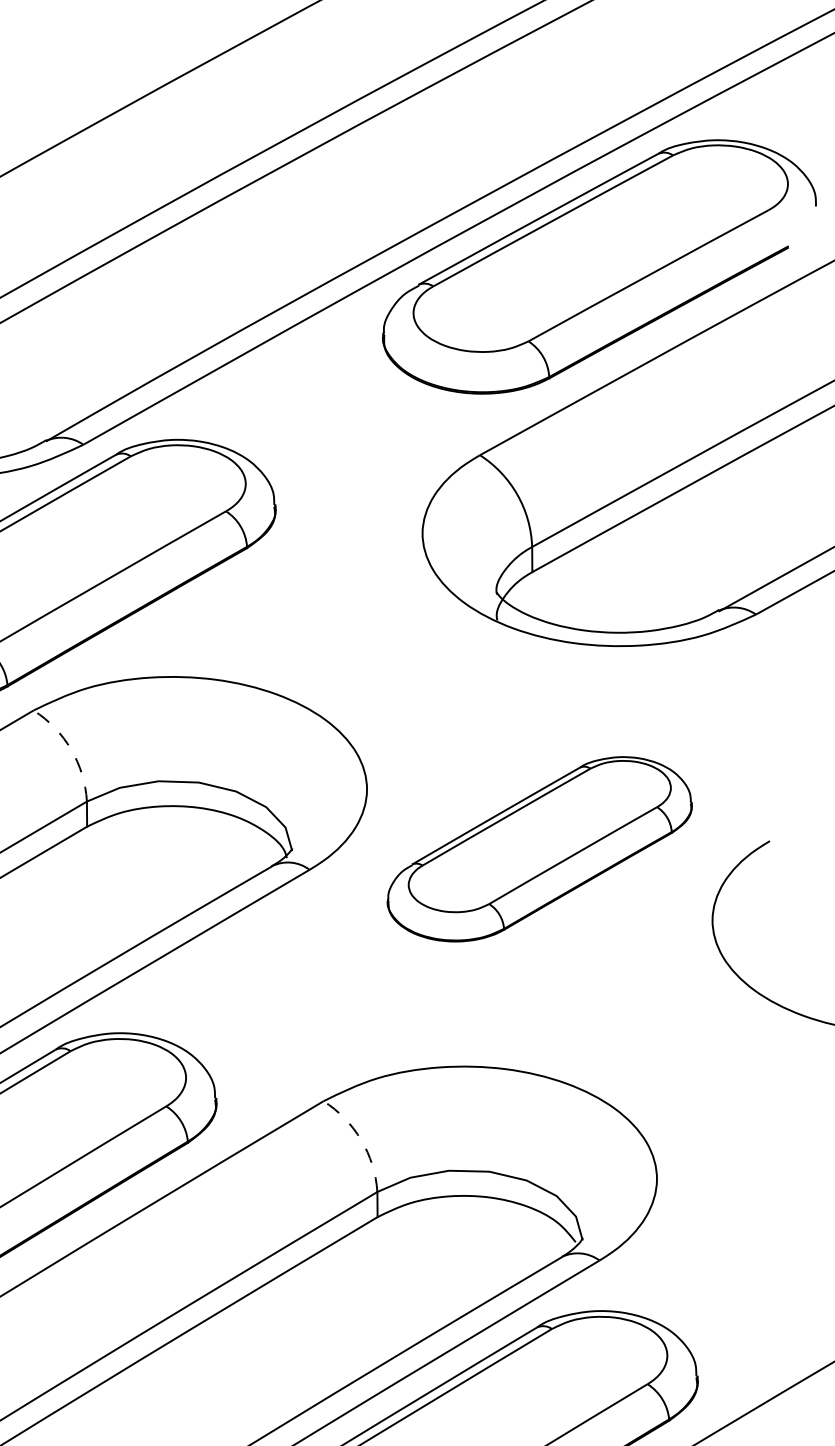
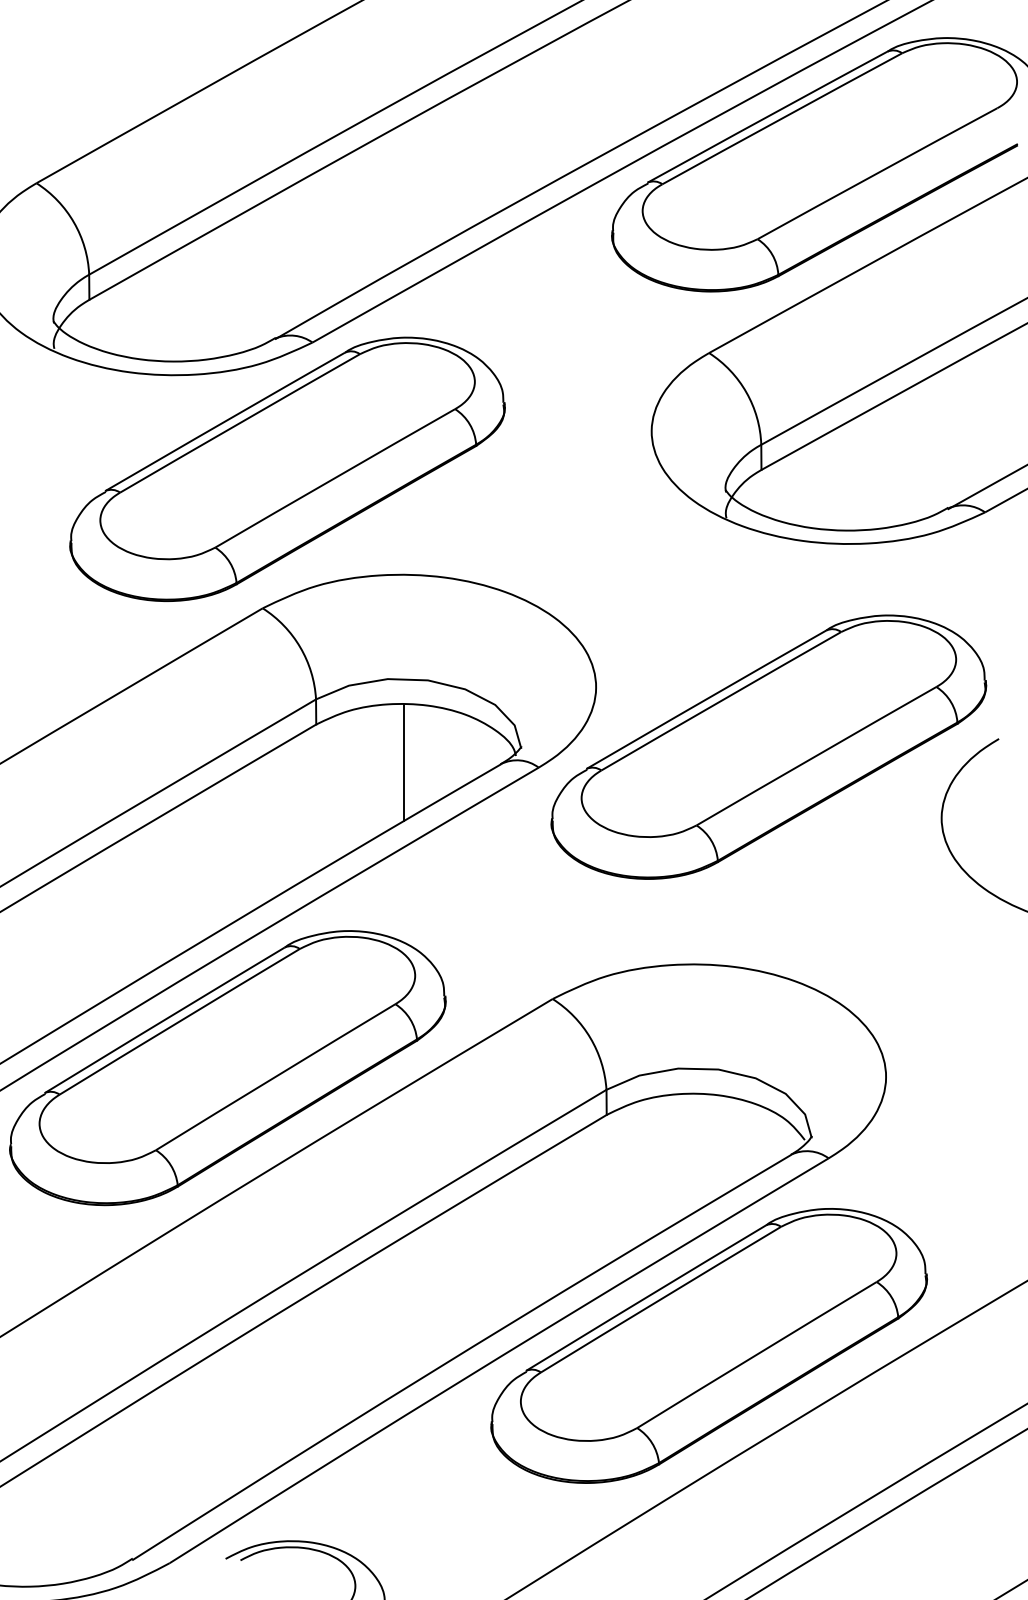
arc: (71, 749) -> (300, 647), dashed -> solid
part: (539, 848) -> (768, 746), size x1.43
line: (174, 864) -> (403, 762), added
arc: (361, 1140) -> (590, 1038), dashed -> solid

